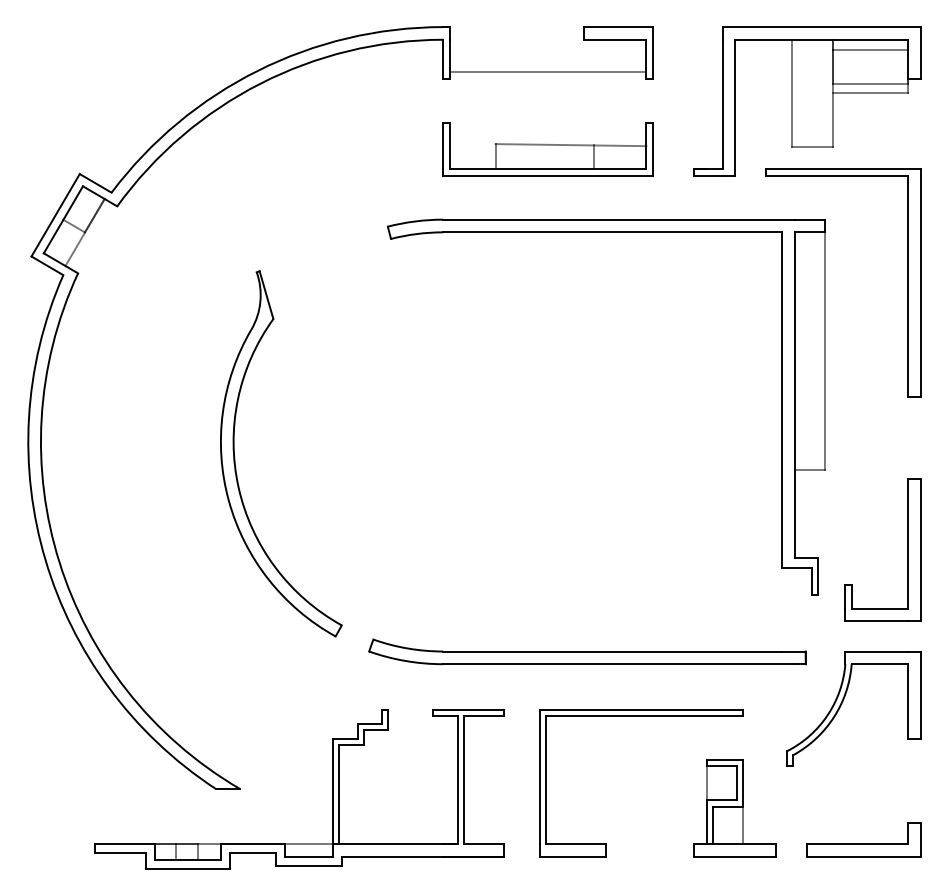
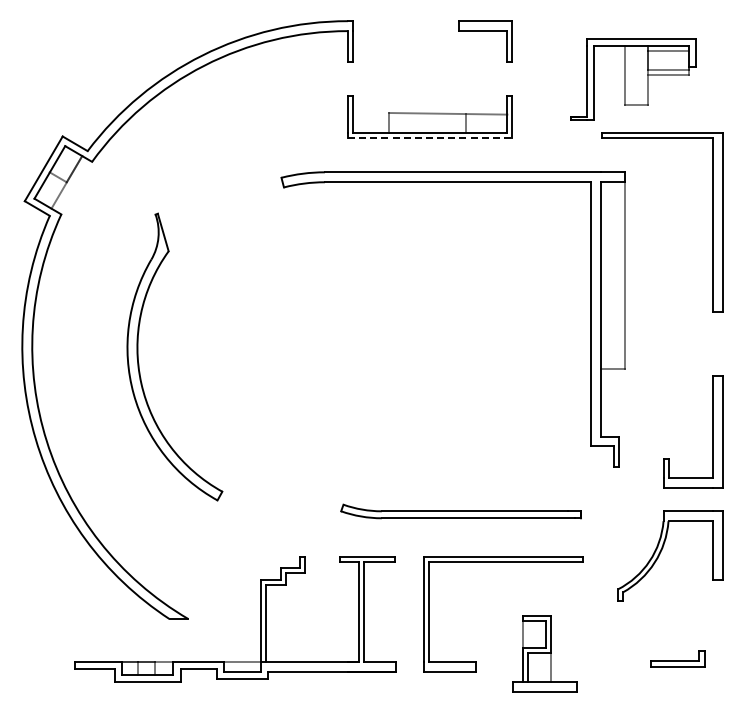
line: (547, 72) -> (429, 56), removed
part: (807, 101) -> (633, 79), size x0.7
line: (548, 175) -> (430, 137), solid -> dashed
part: (605, 232) -> (452, 182), moved
part: (236, 462) -> (139, 363), moved
part: (586, 651) -> (460, 511), size x0.7
part: (734, 807) -> (544, 653), moved
part: (863, 839) -> (677, 658), size x0.6

